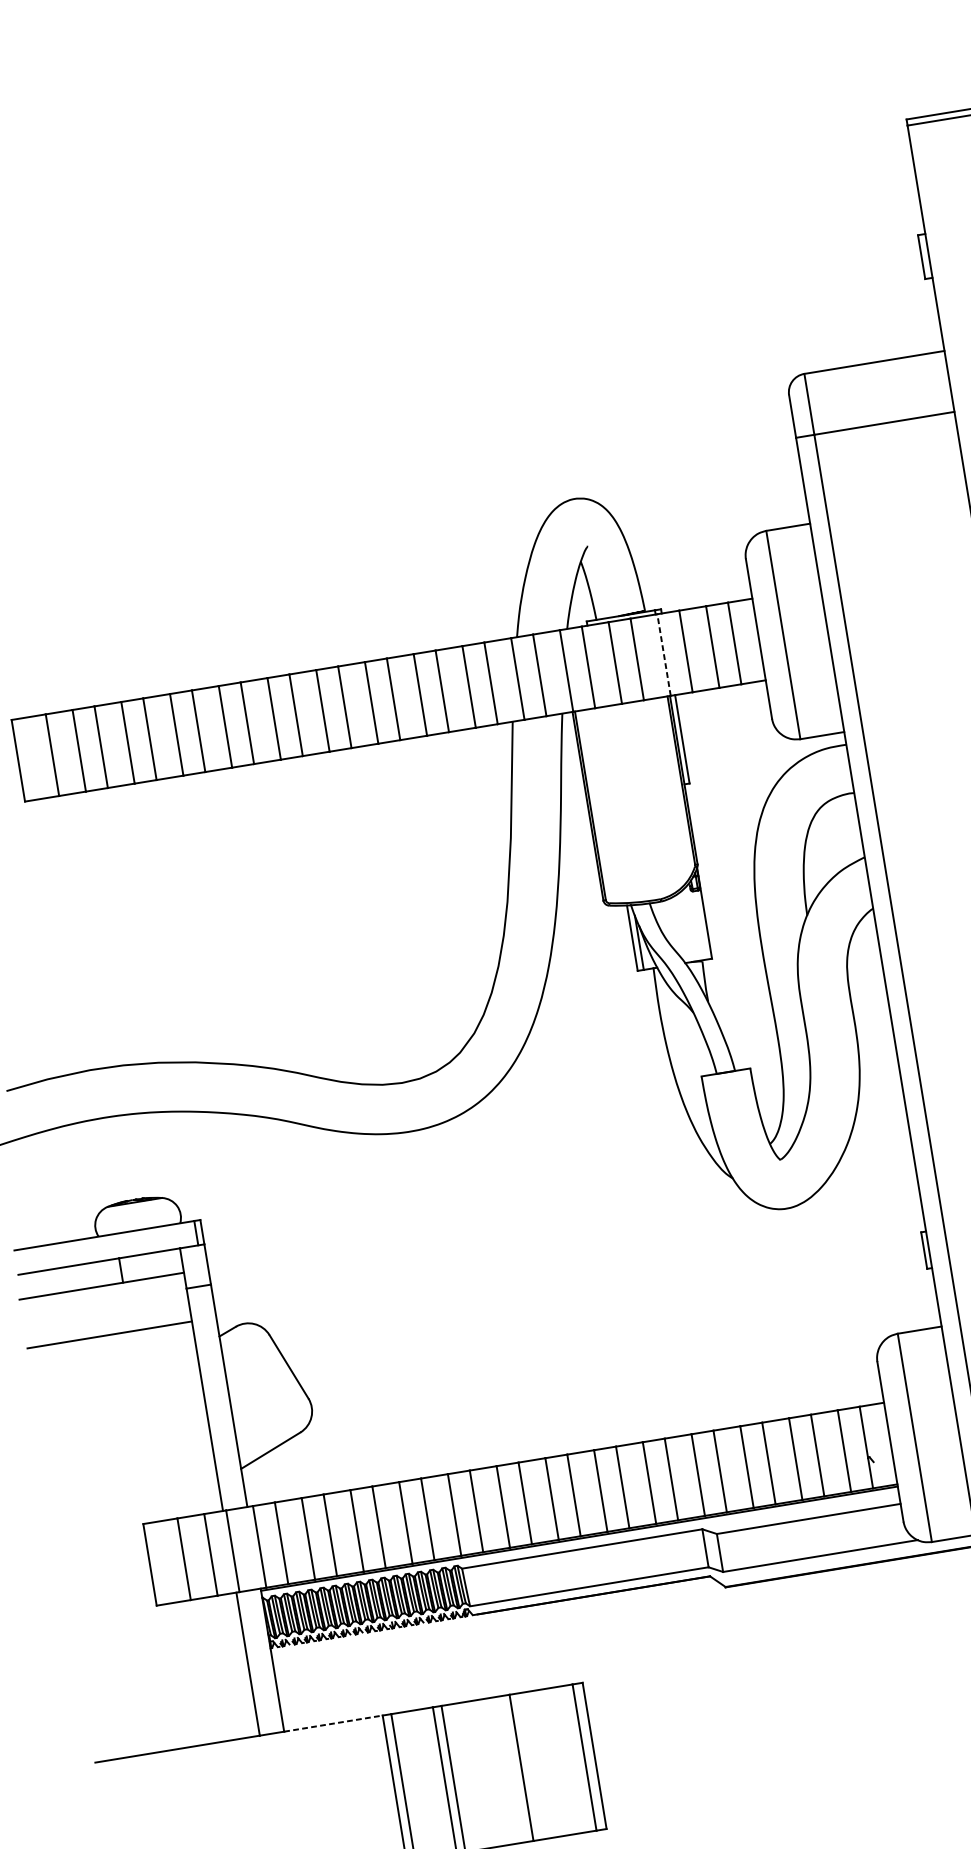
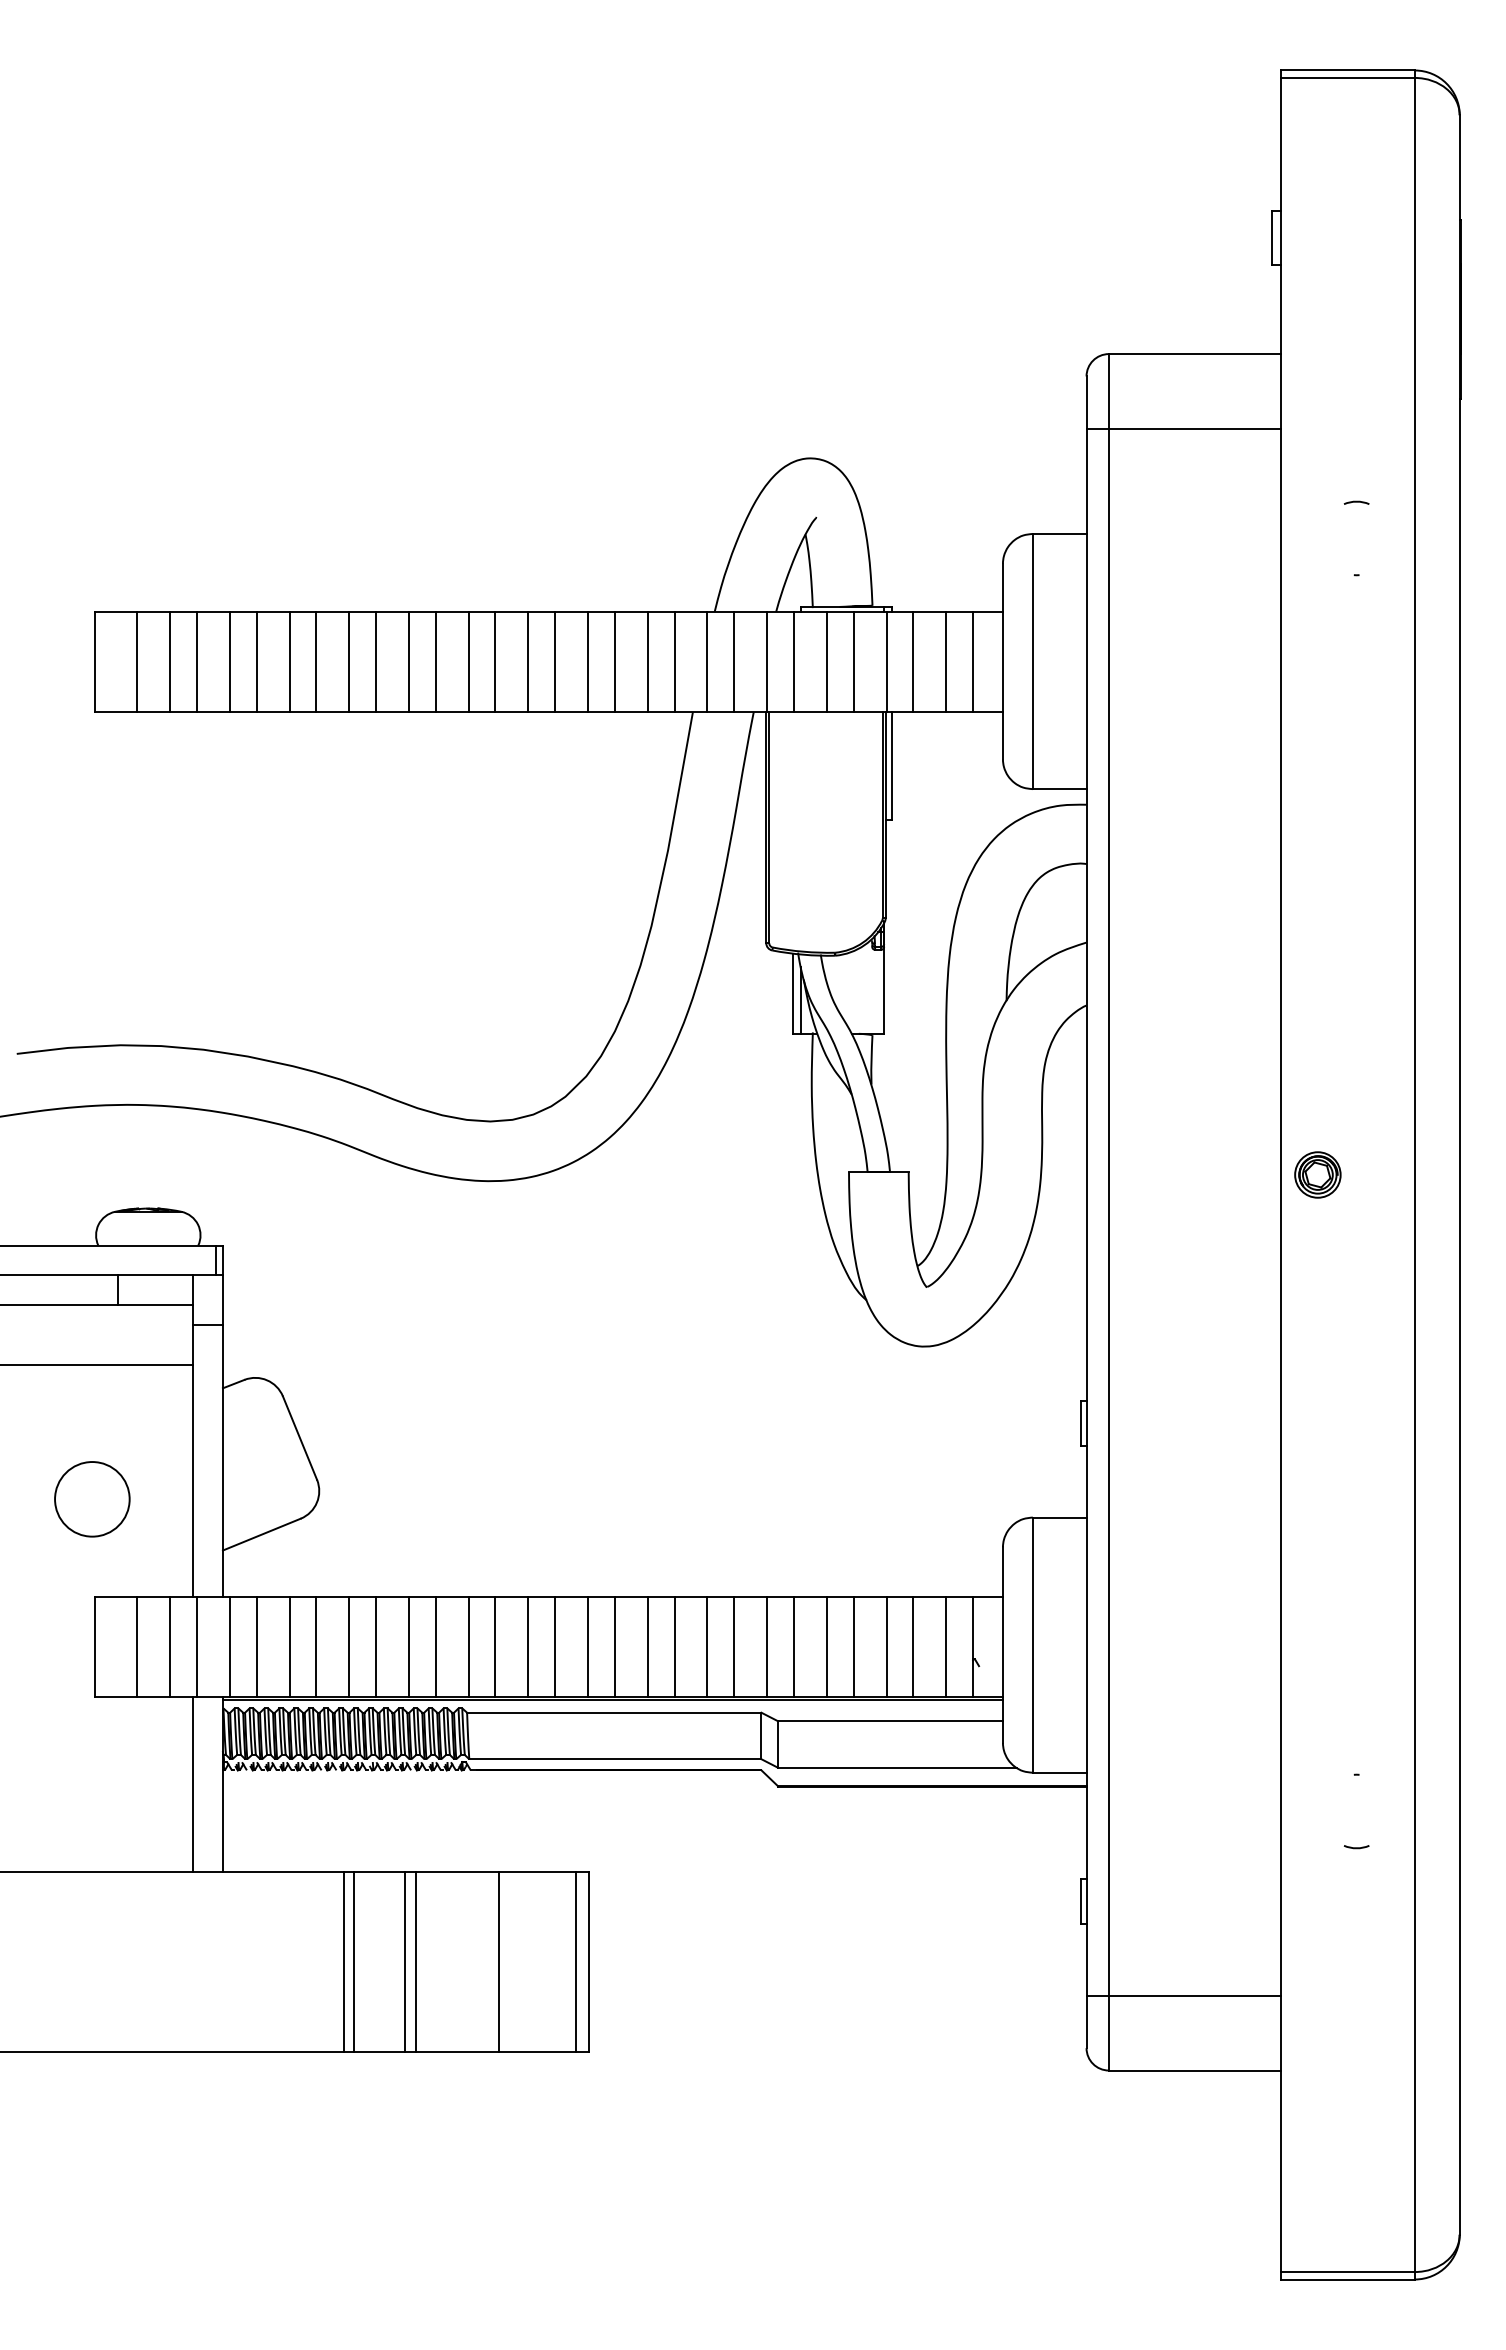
line: (663, 654) -> (886, 661), dashed -> solid
circle: (127, 1444) -> (92, 1499), added
line: (333, 1723) -> (283, 1872), dashed -> solid

